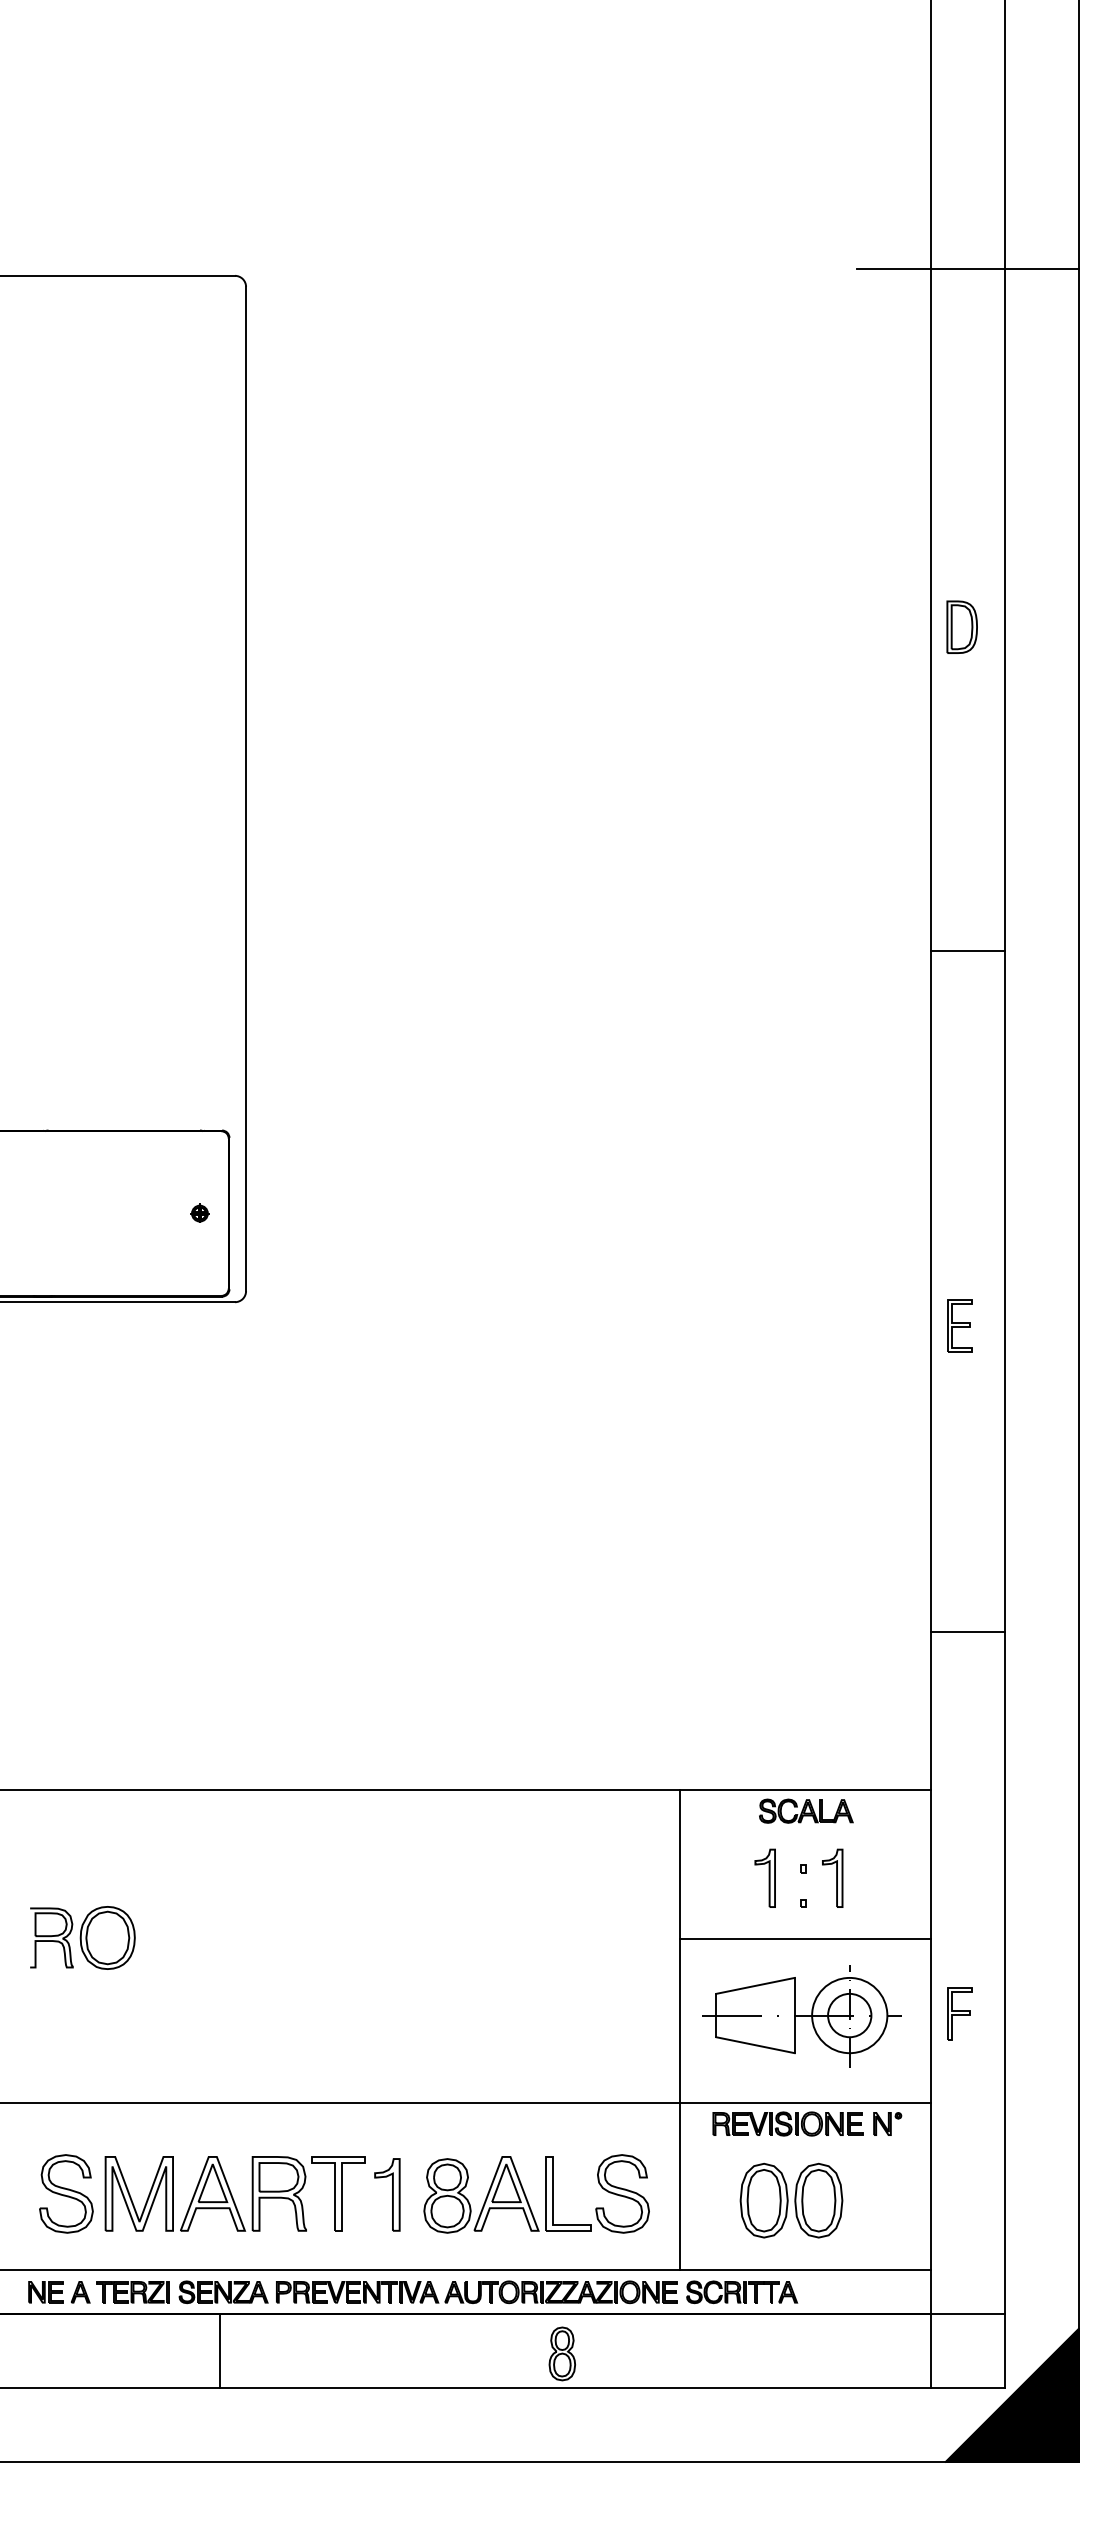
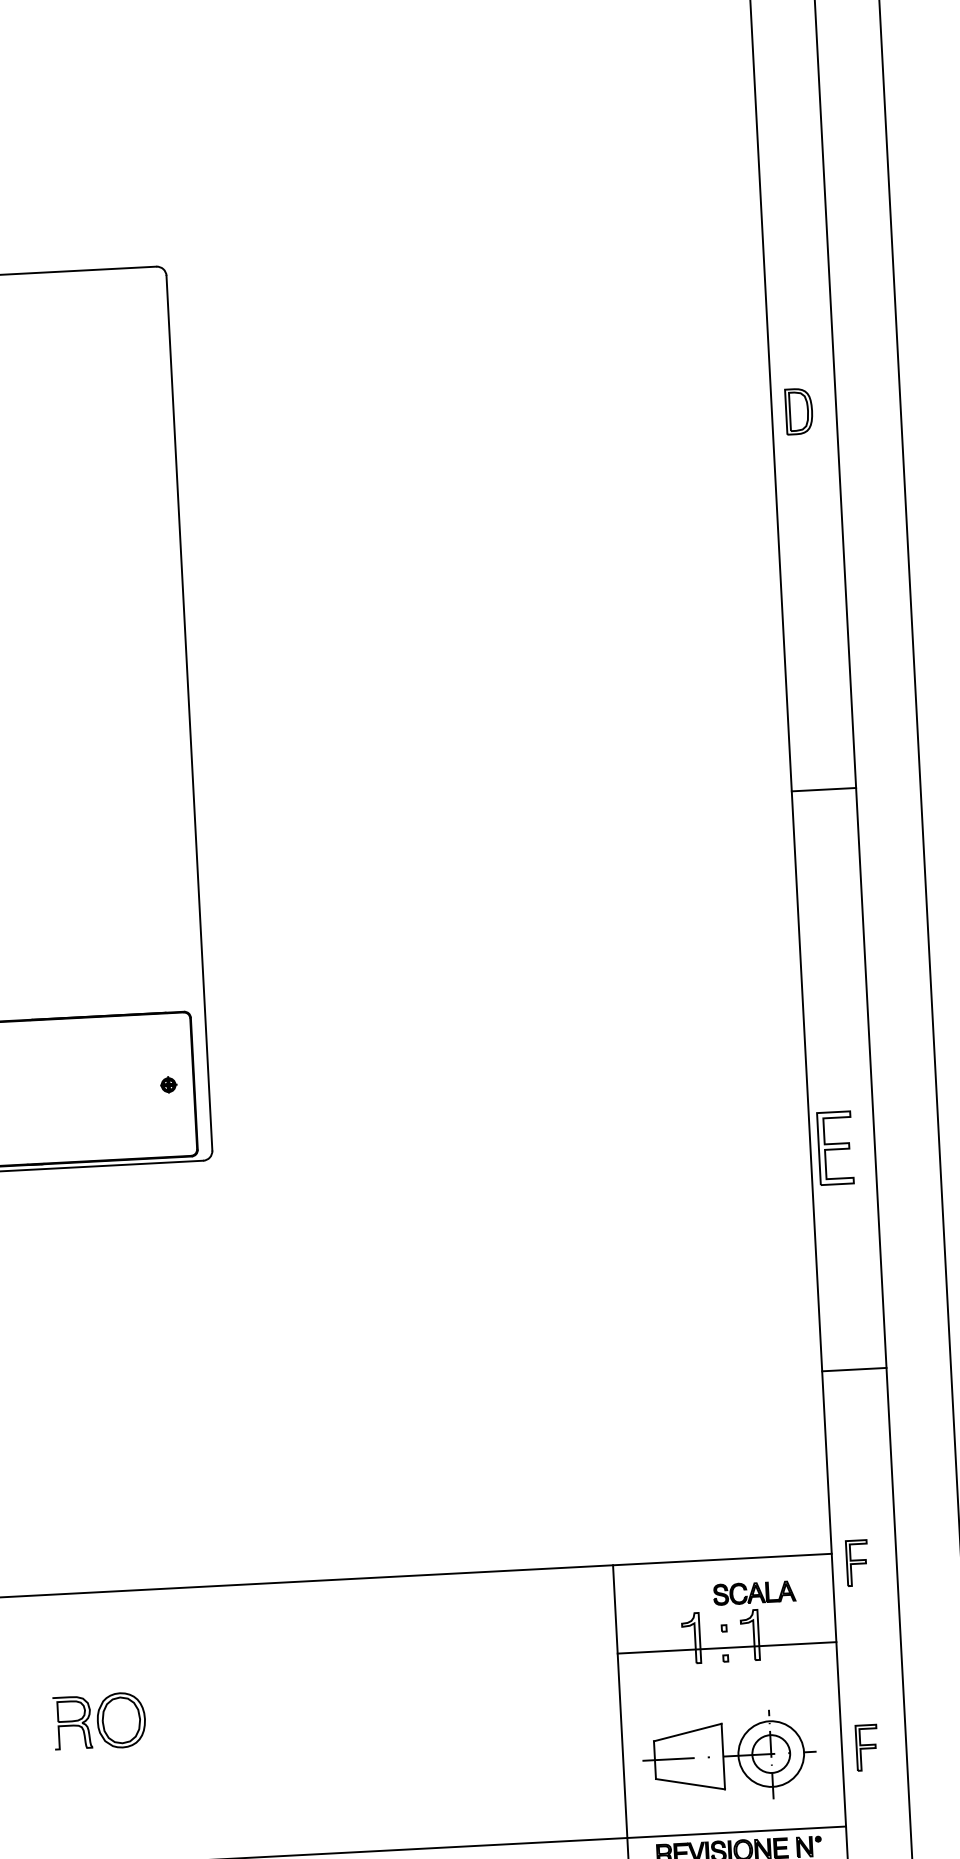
line: (967, 268) -> (794, 226), removed
part: (961, 626) -> (798, 410), moved
line: (967, 950) -> (823, 789), moved
part: (959, 1325) -> (835, 1147), size x1.6
line: (967, 1632) -> (853, 1369), moved
part: (959, 1801) -> (857, 1562), added
part: (806, 1810) -> (754, 1592), moved
line: (804, 1939) -> (726, 1648), moved

